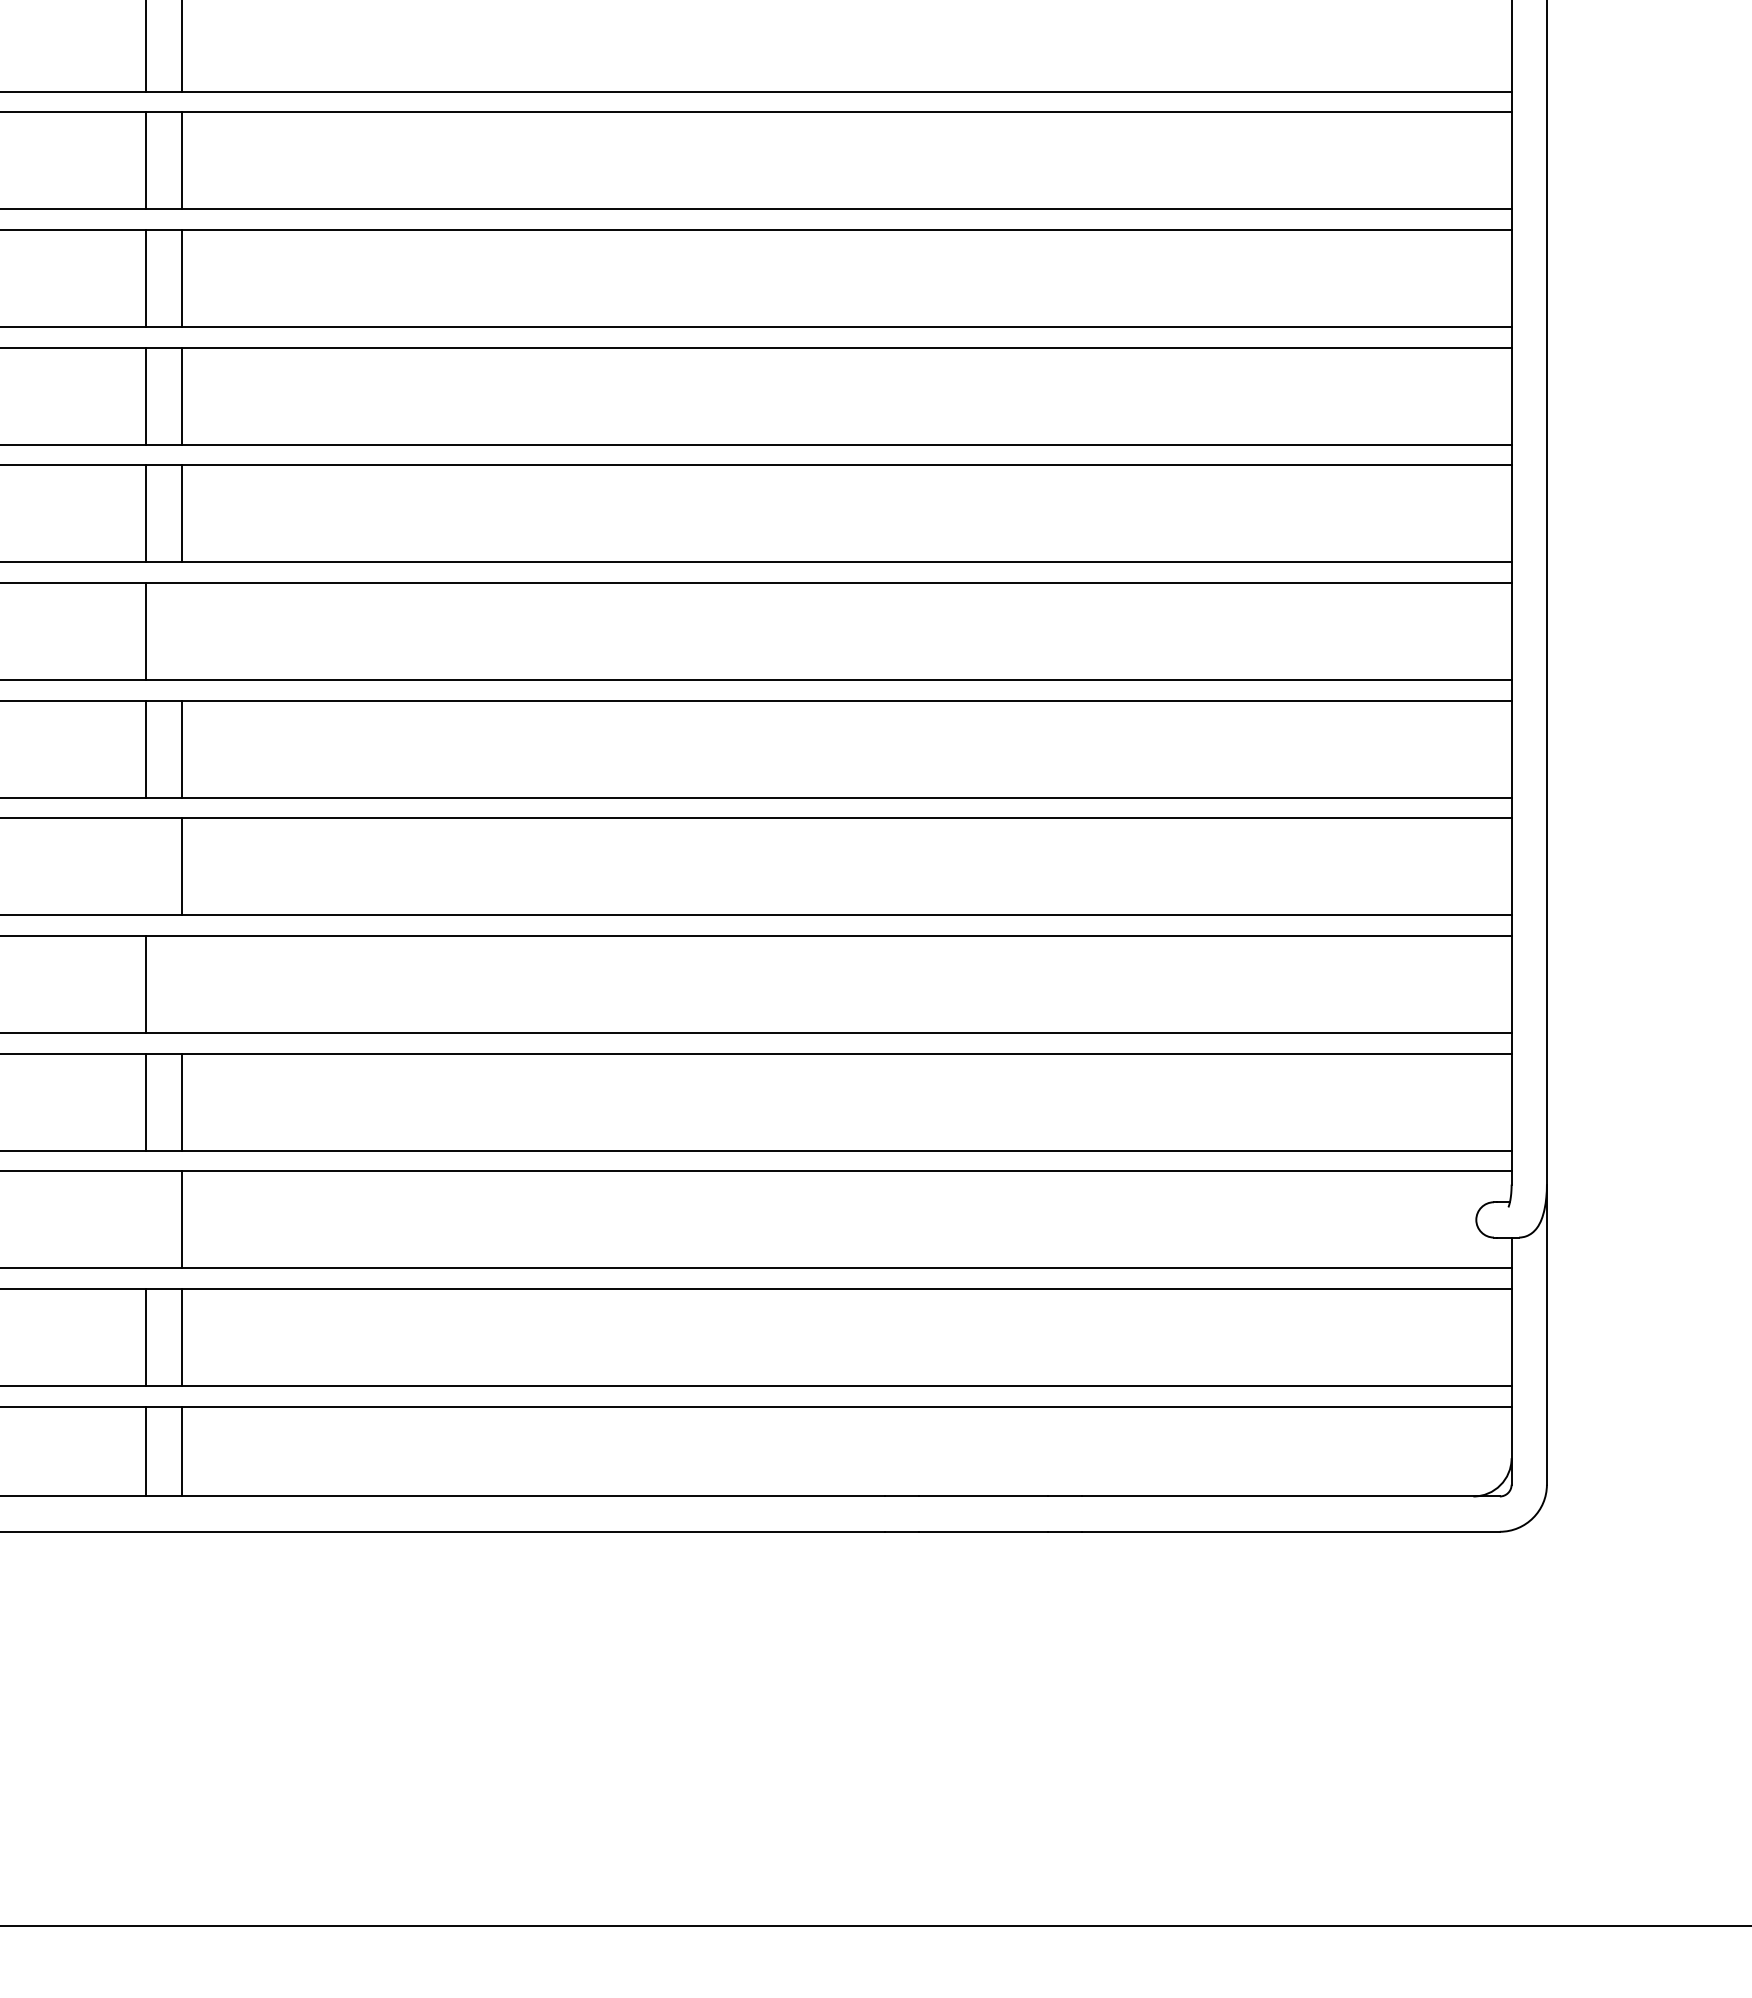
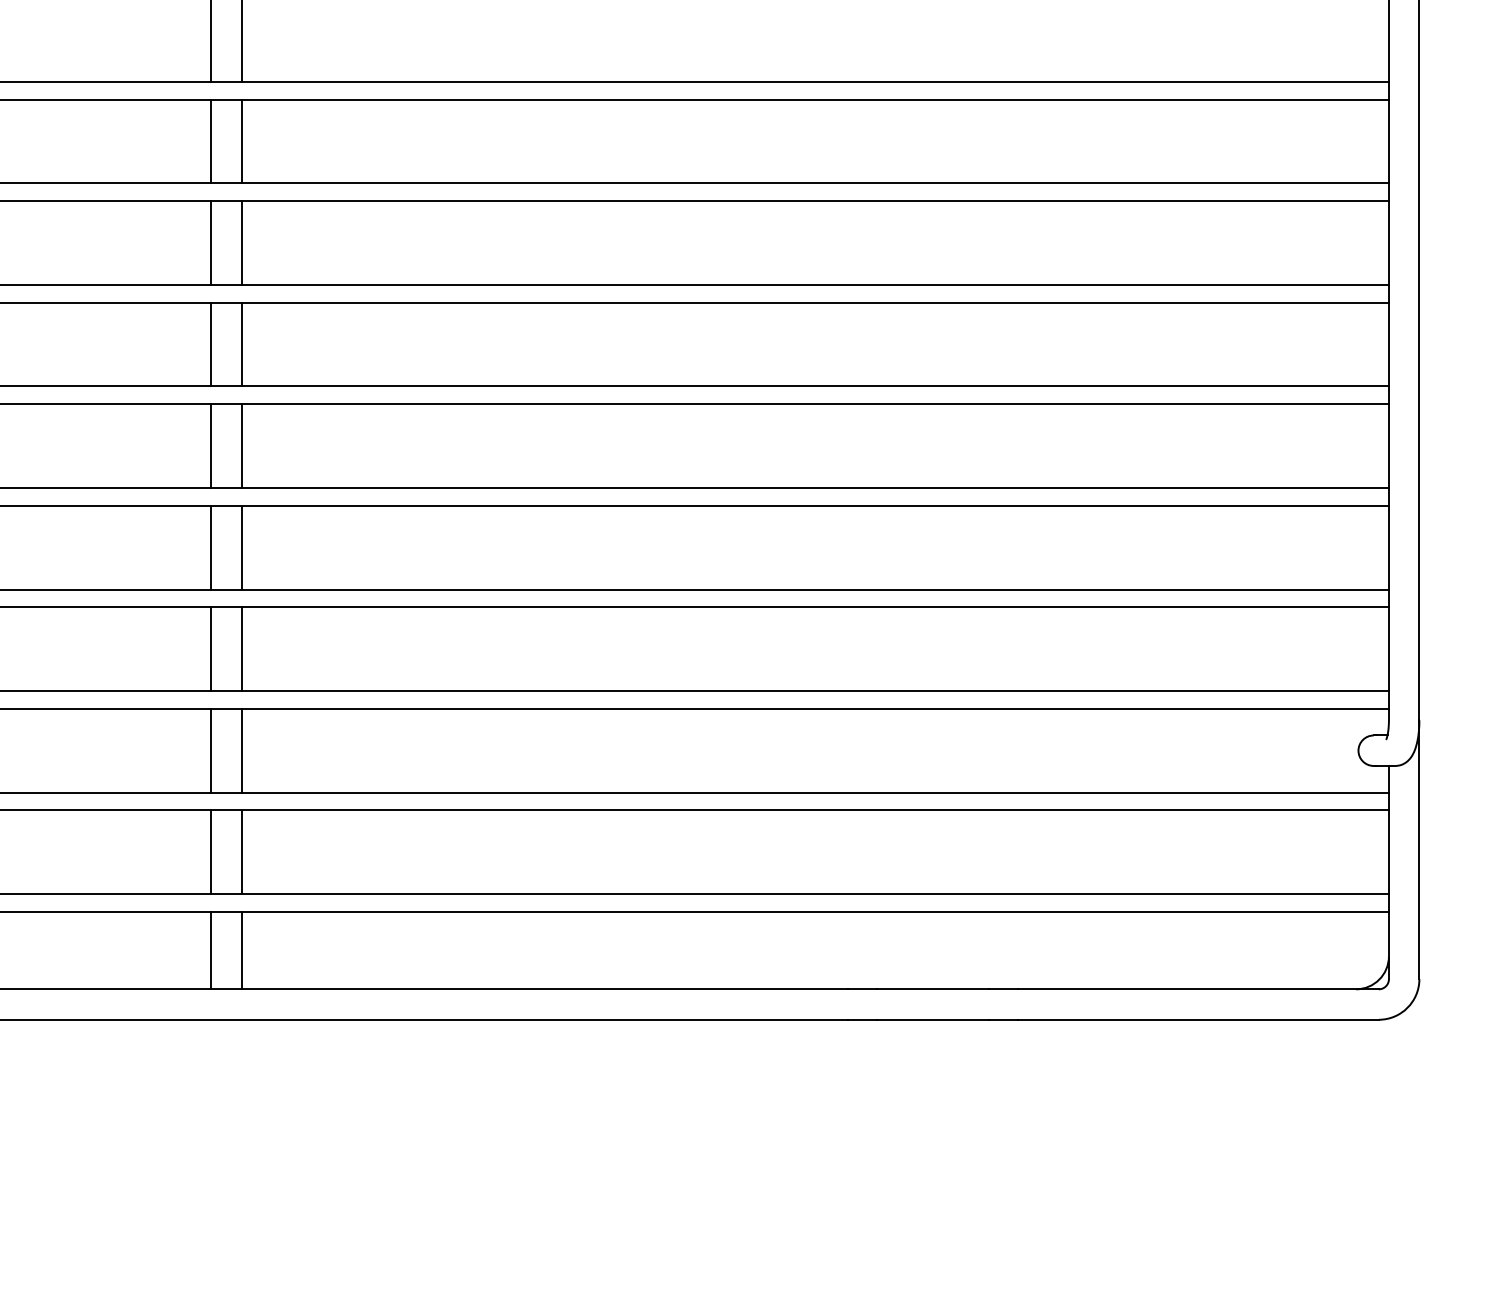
line: (181, 631) -> (241, 243), added
line: (146, 866) -> (211, 445), added
line: (181, 984) -> (241, 547), added
line: (146, 1219) -> (211, 750), added

